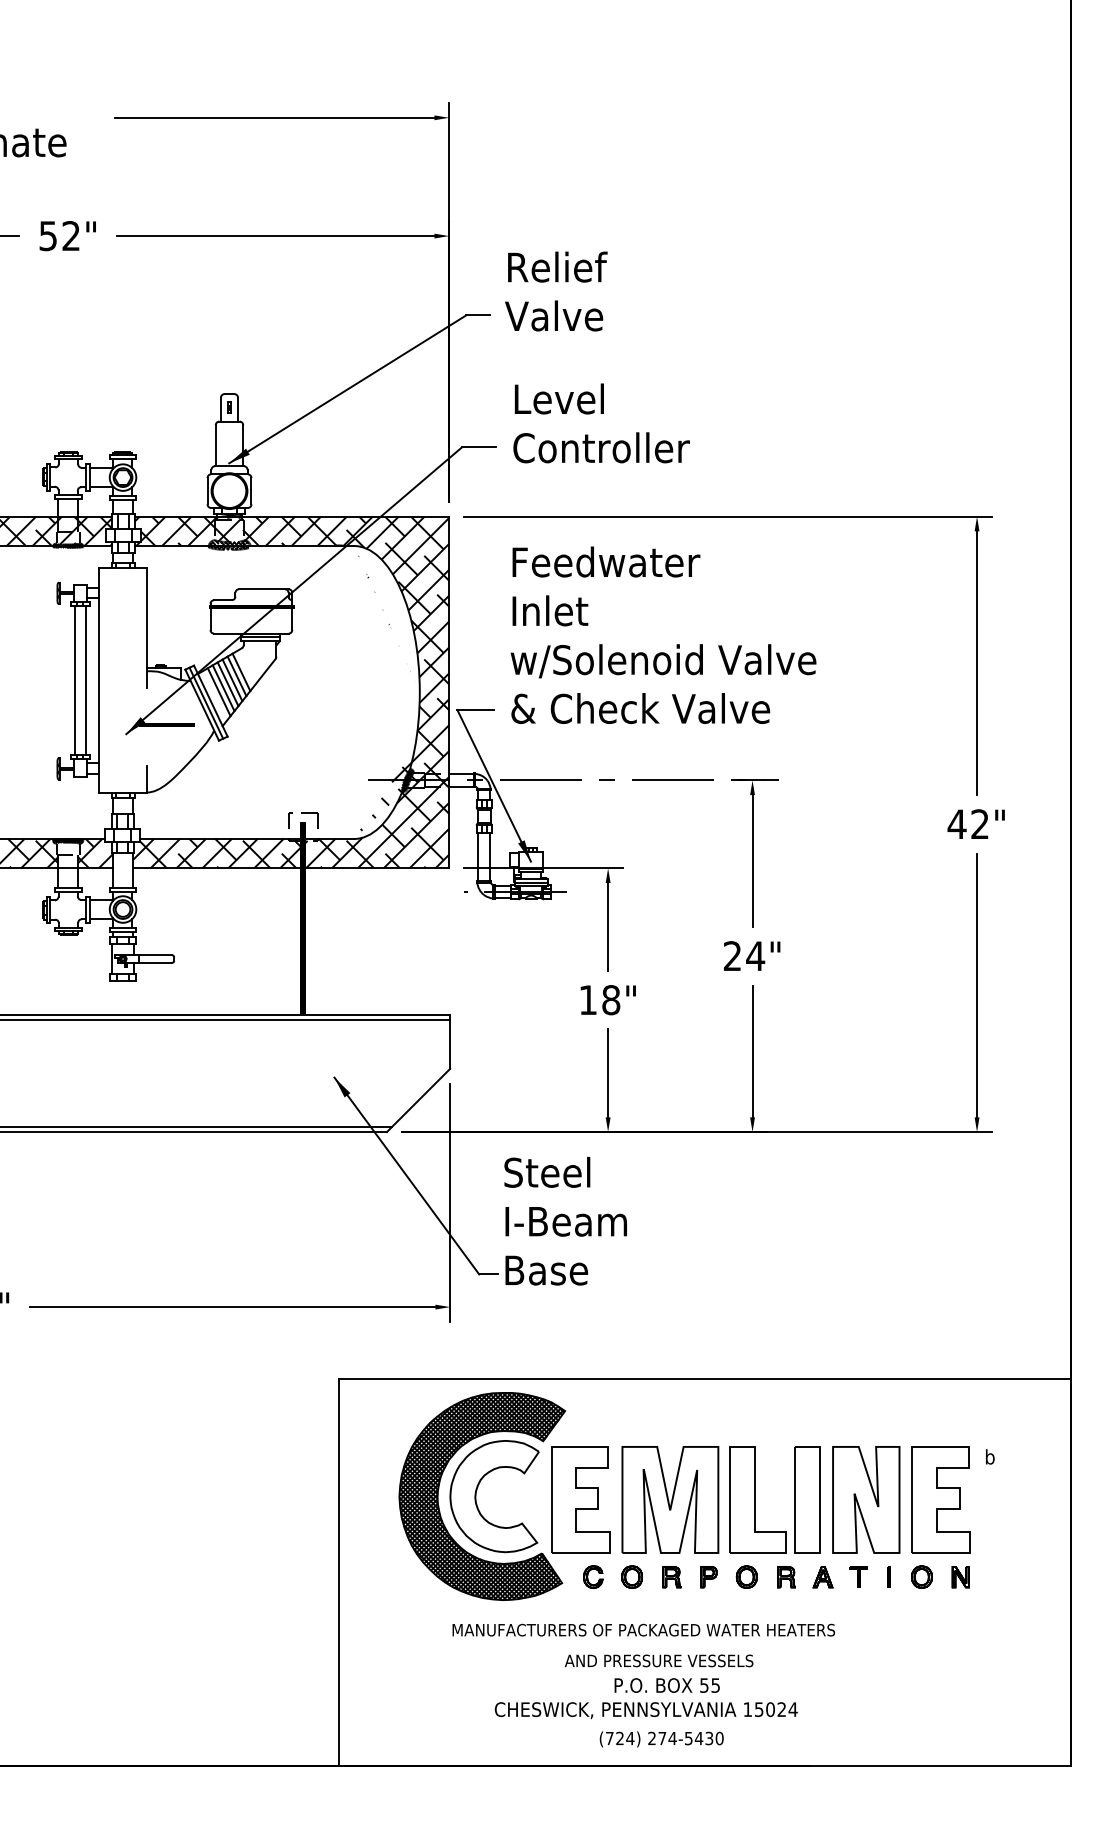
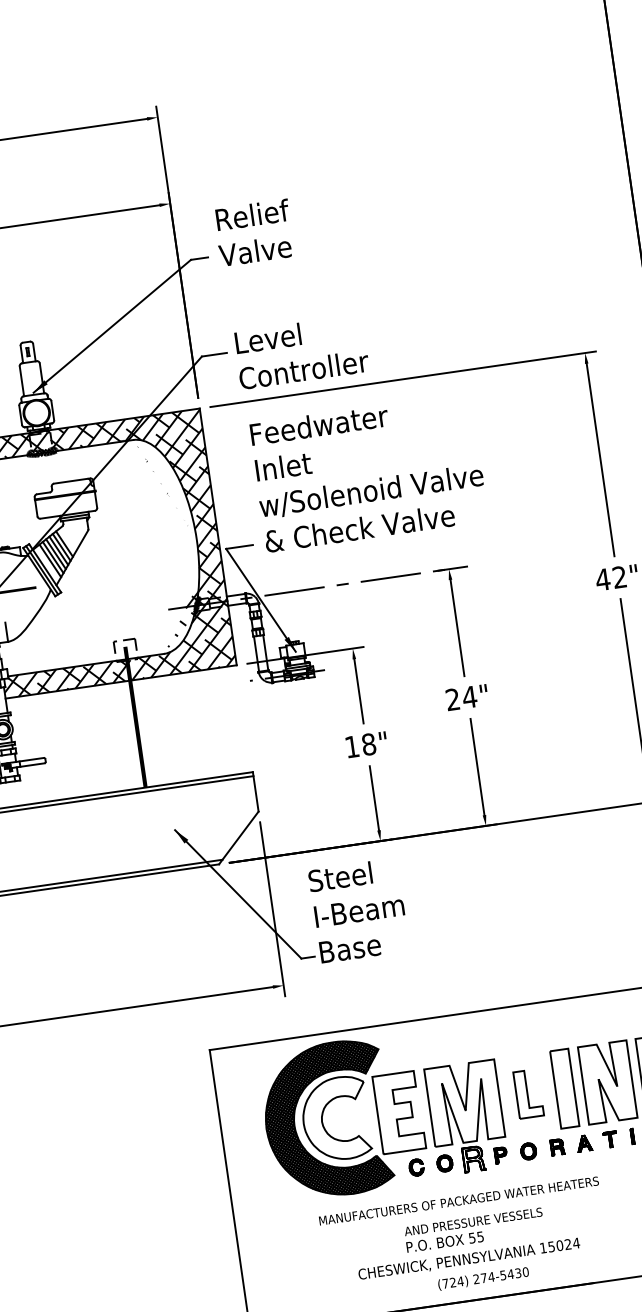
text: (601, 423) -> (301, 352), moved
part: (757, 1499) -> (528, 1093), size x0.6
part: (671, 1577) -> (473, 1159), size x1.6
text: (666, 1685) -> (444, 1242), moved

